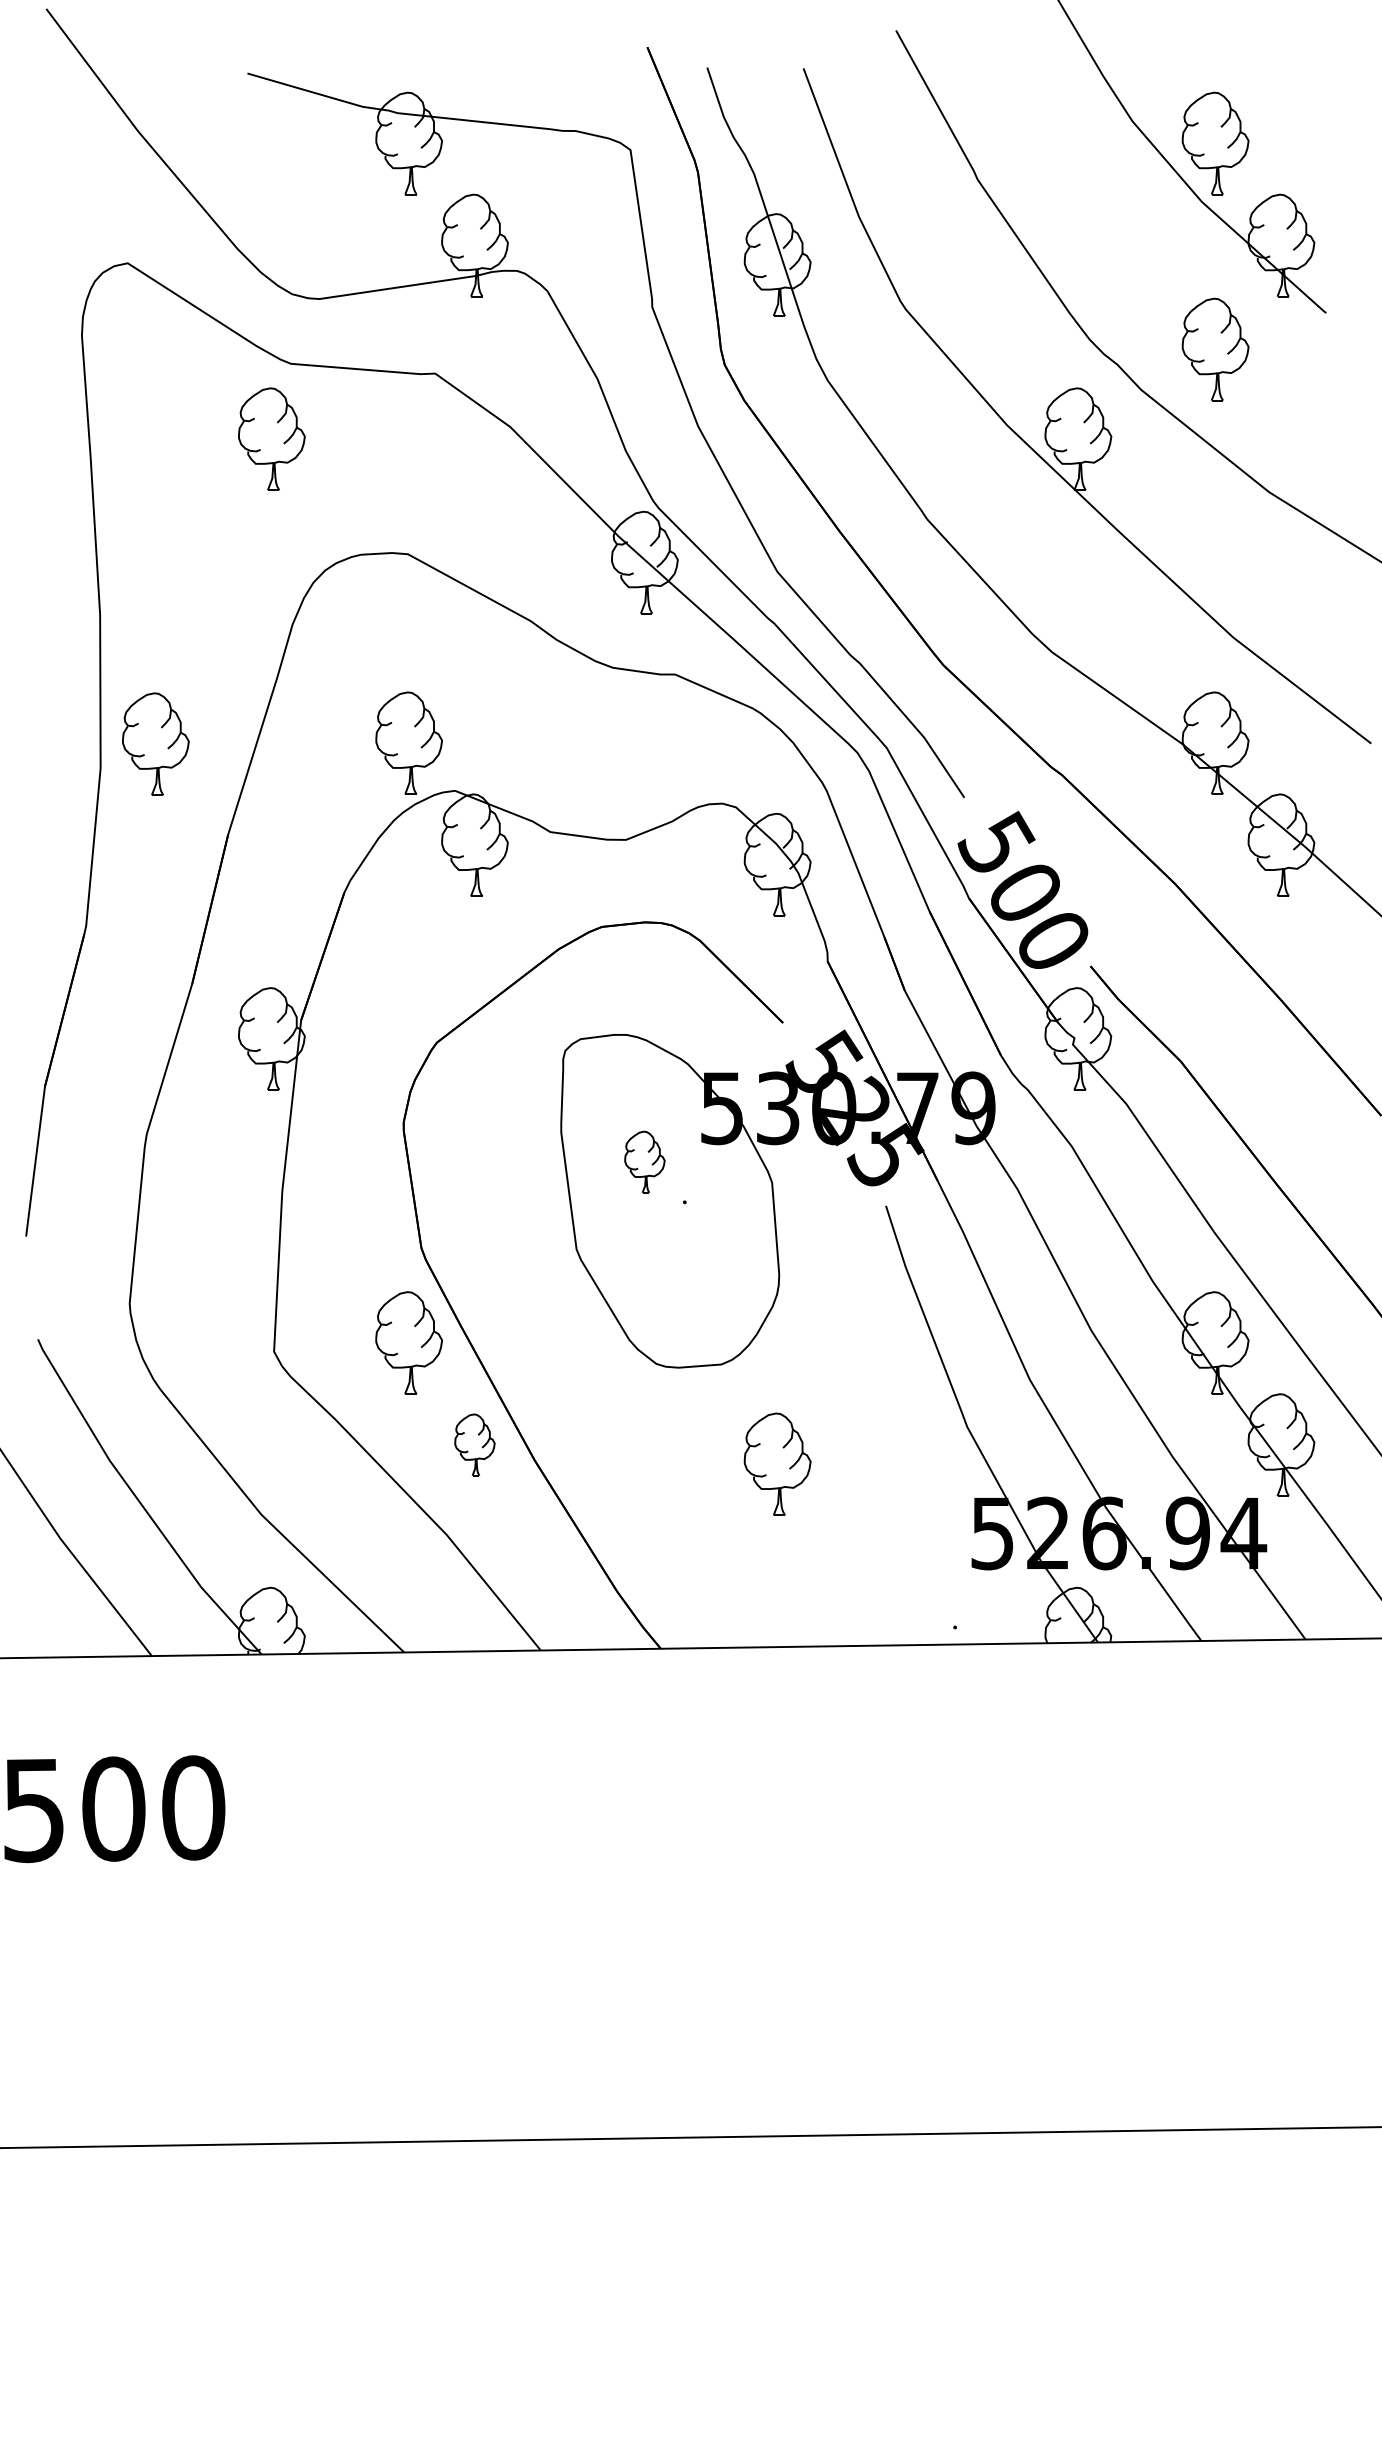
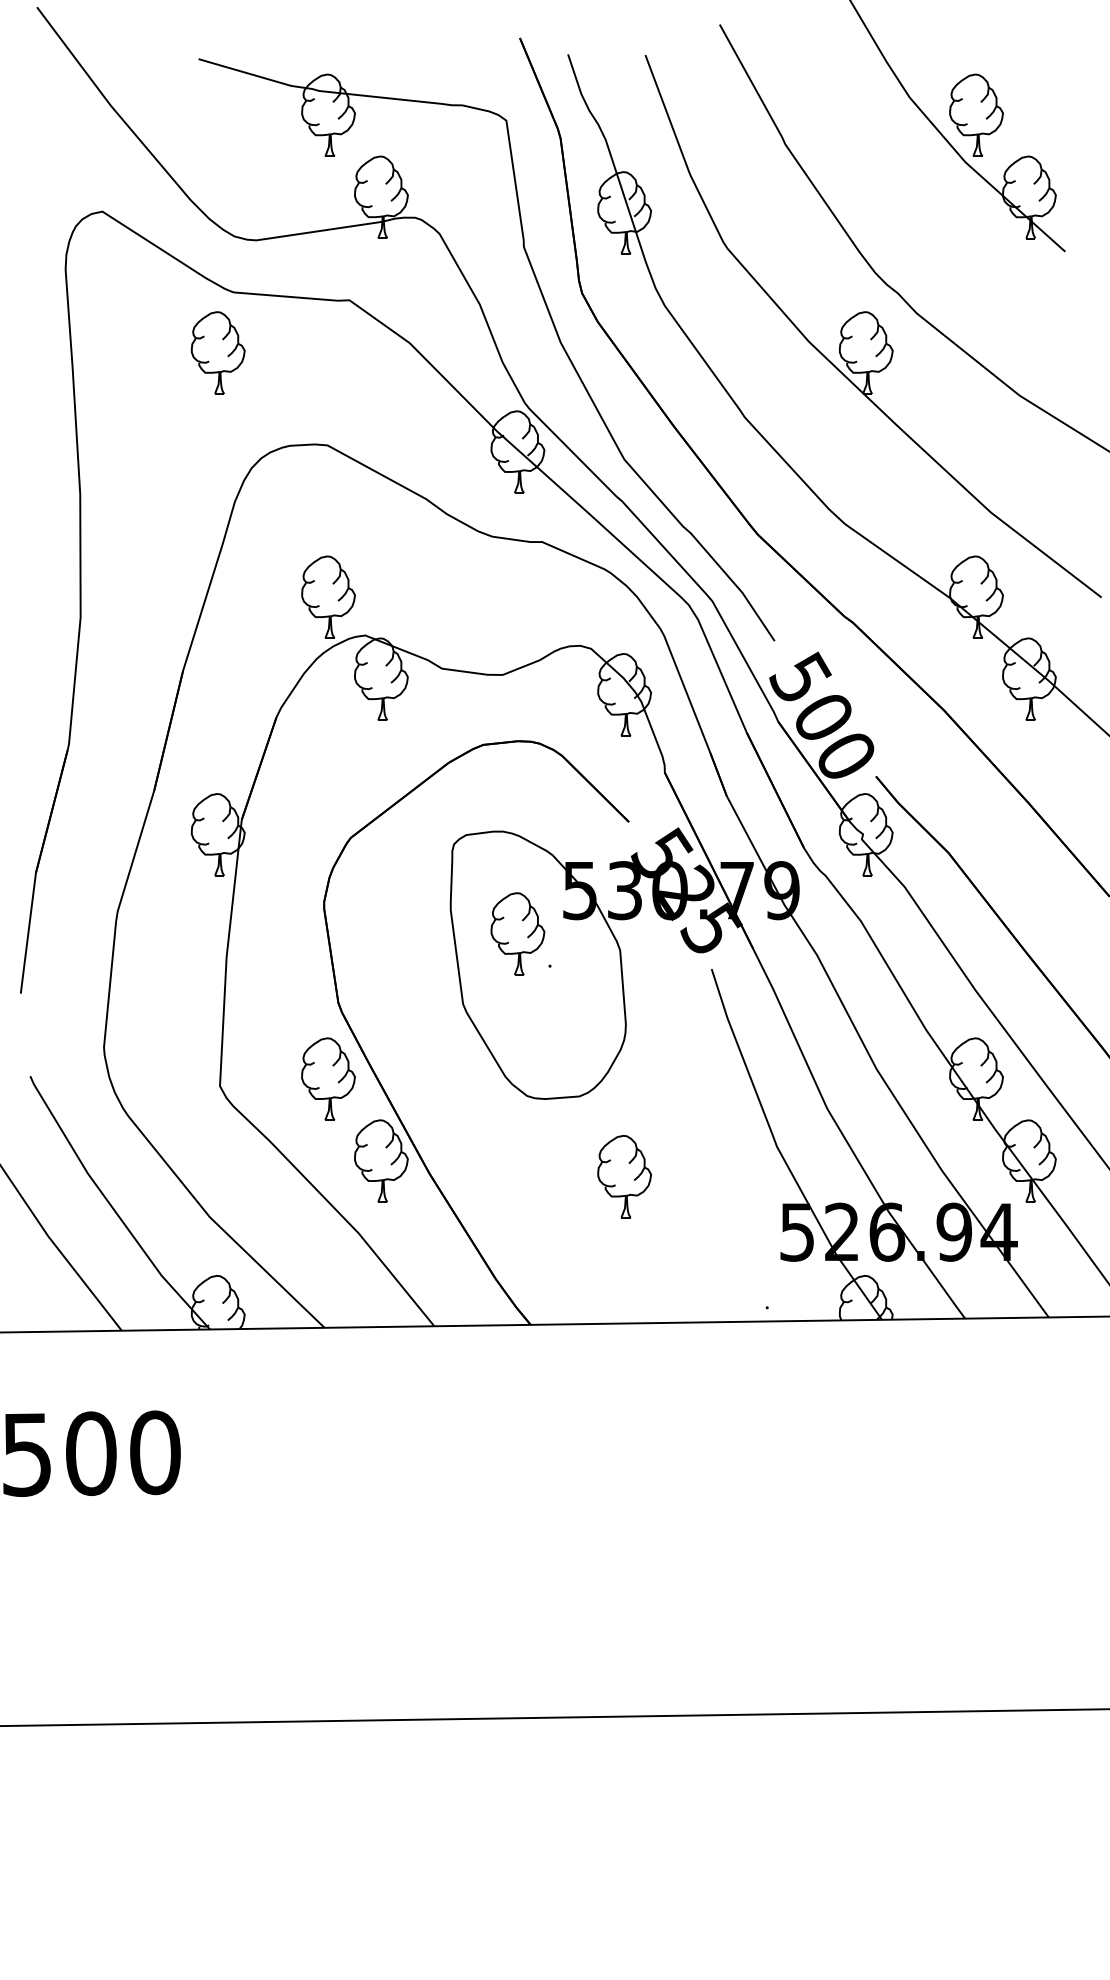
part: (1215, 349) -> (976, 280), removed
part: (155, 743) -> (124, 597), removed
part: (644, 1161) -> (517, 933), size x1.67
part: (474, 1444) -> (381, 1160), size x1.67

